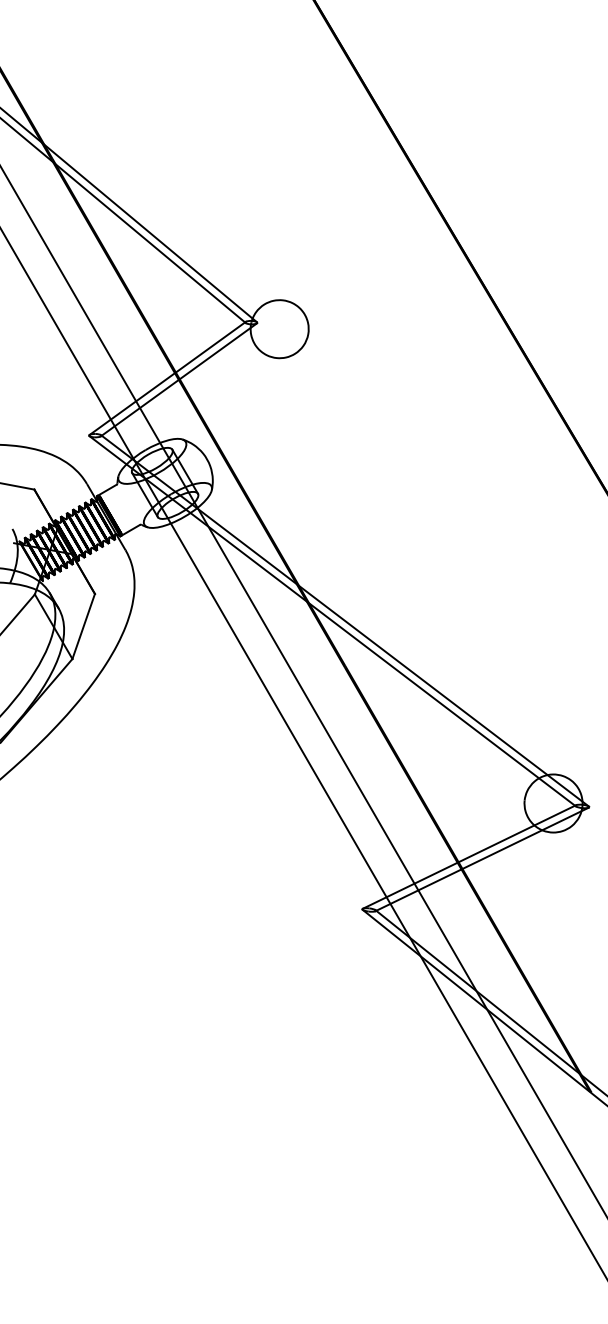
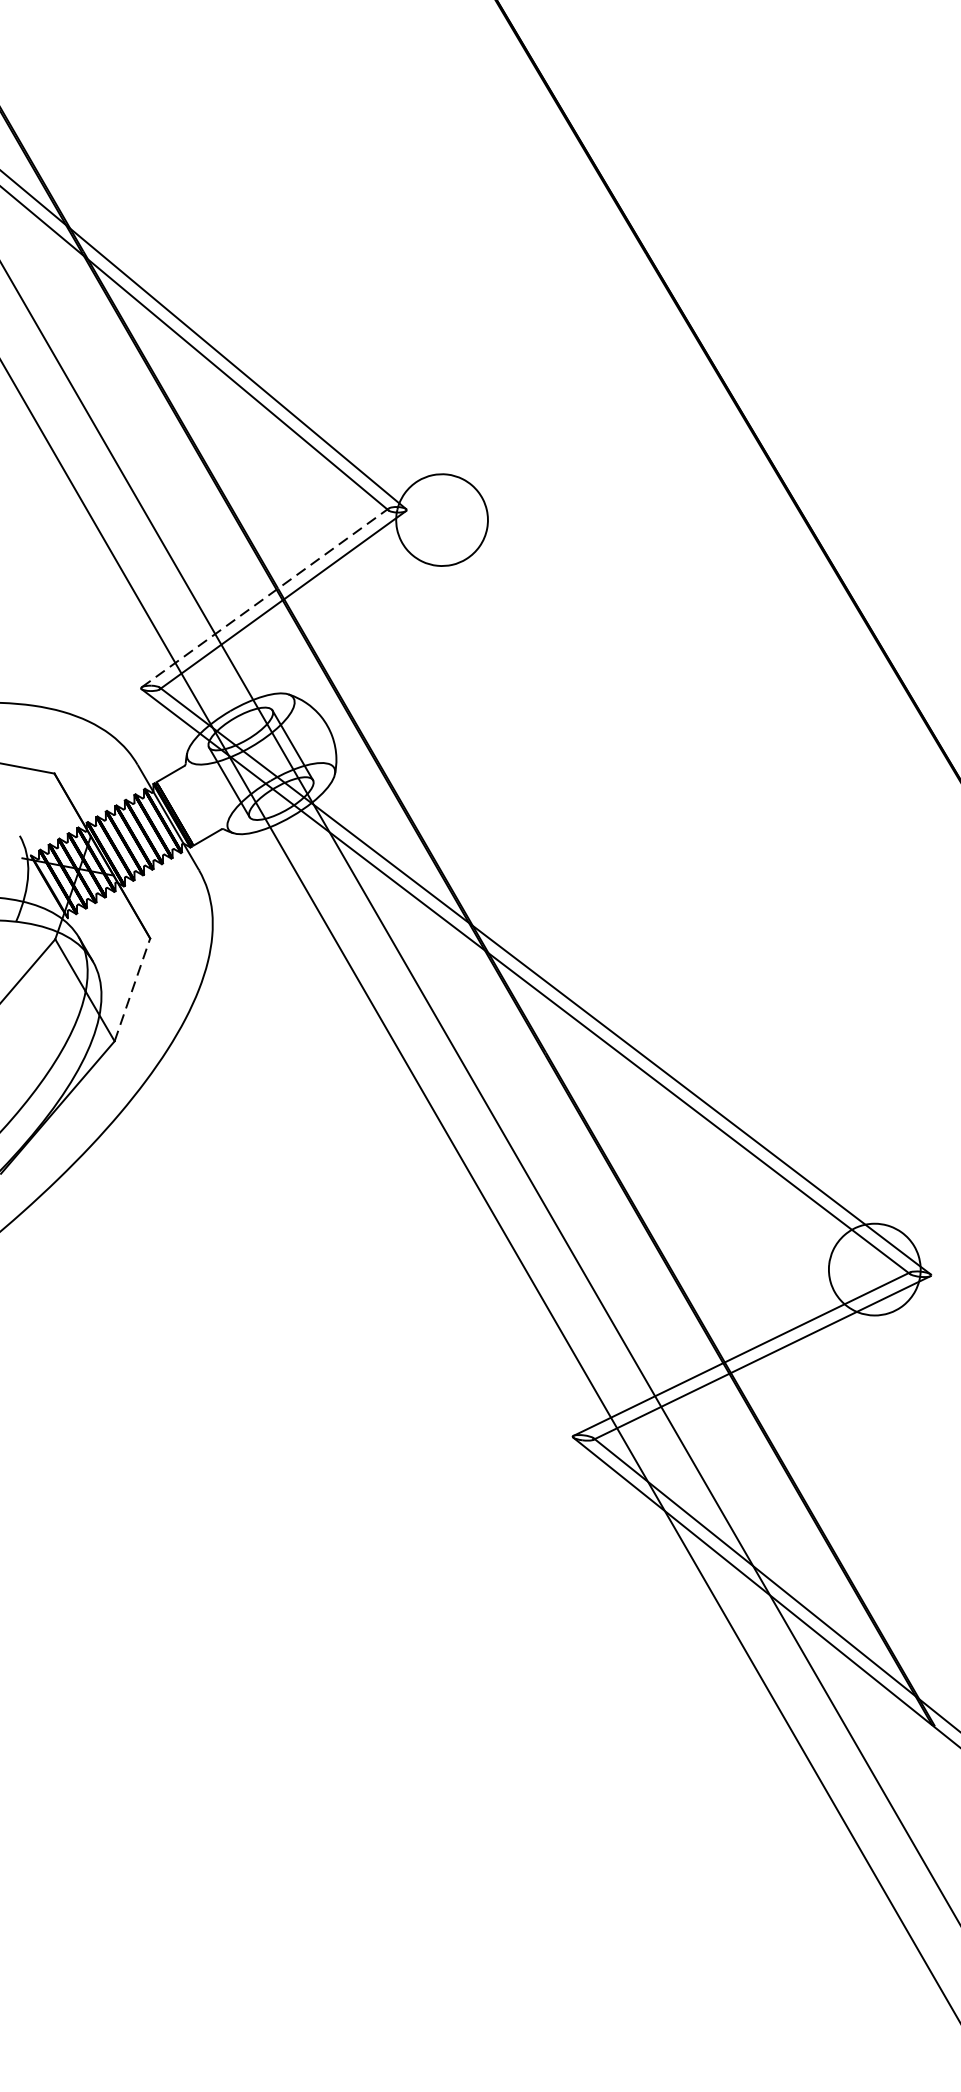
line: (167, 378) -> (264, 598), solid -> dashed
line: (83, 626) -> (132, 989), solid -> dashed

